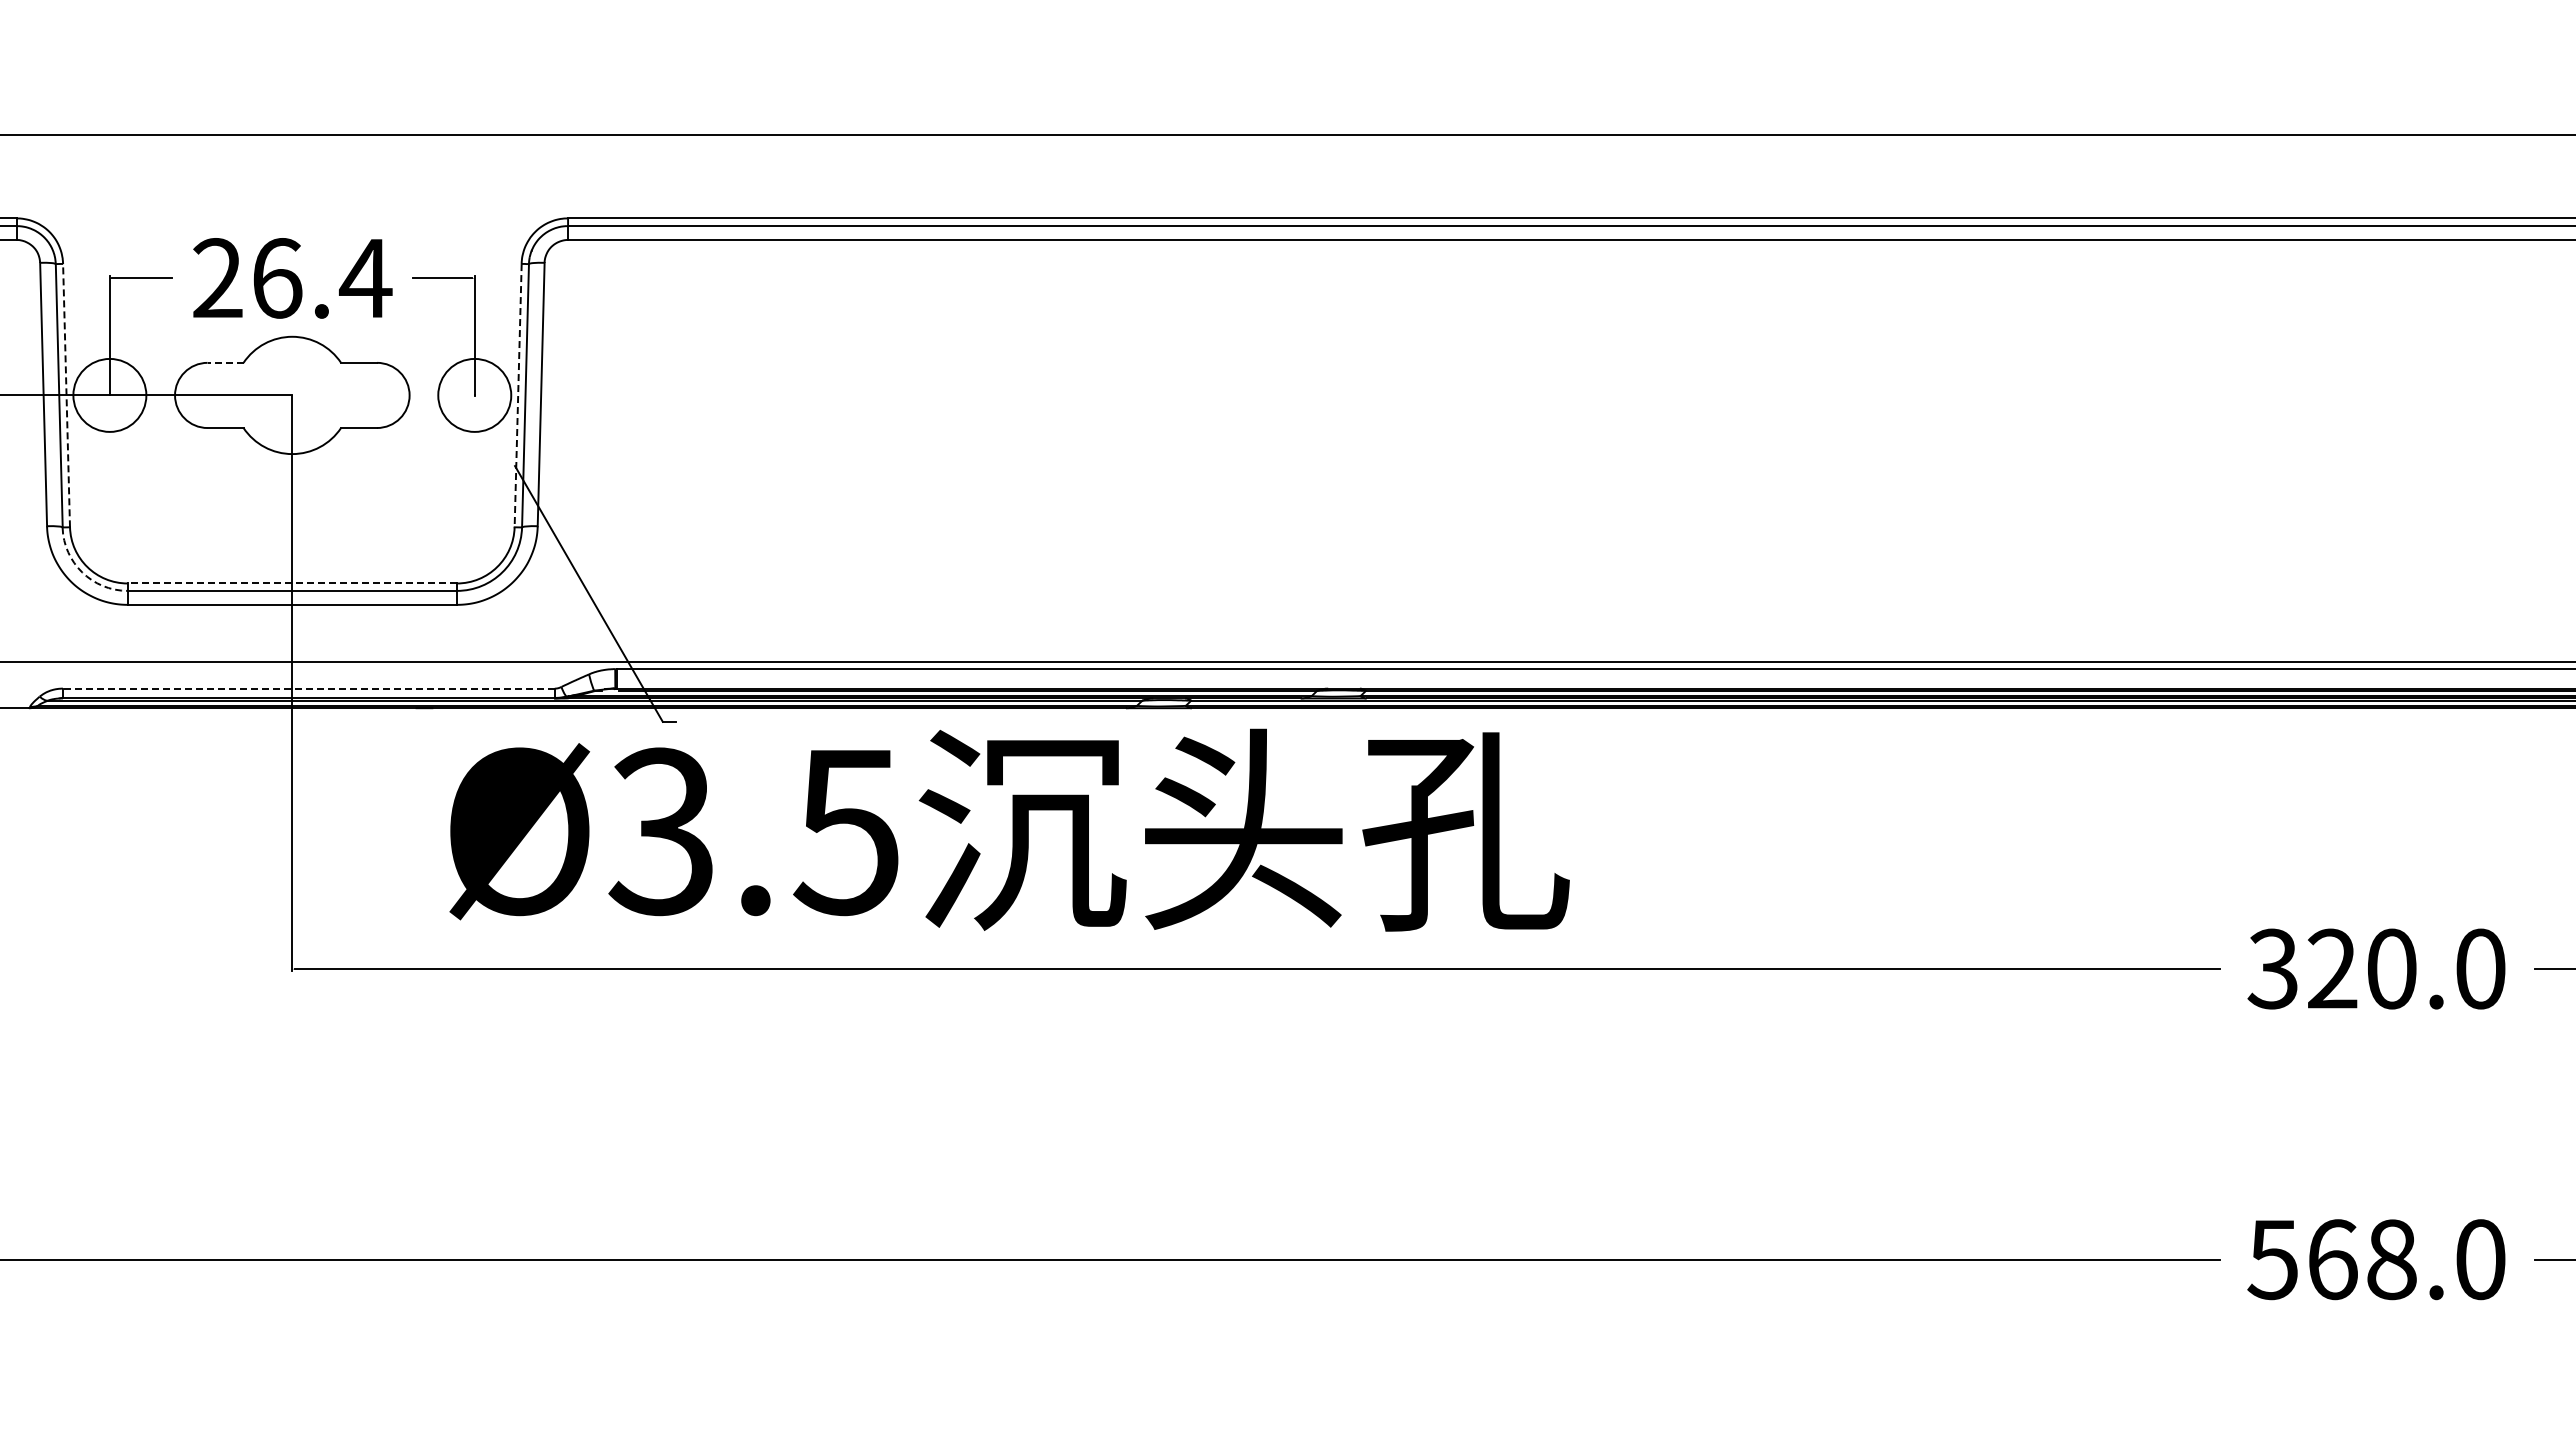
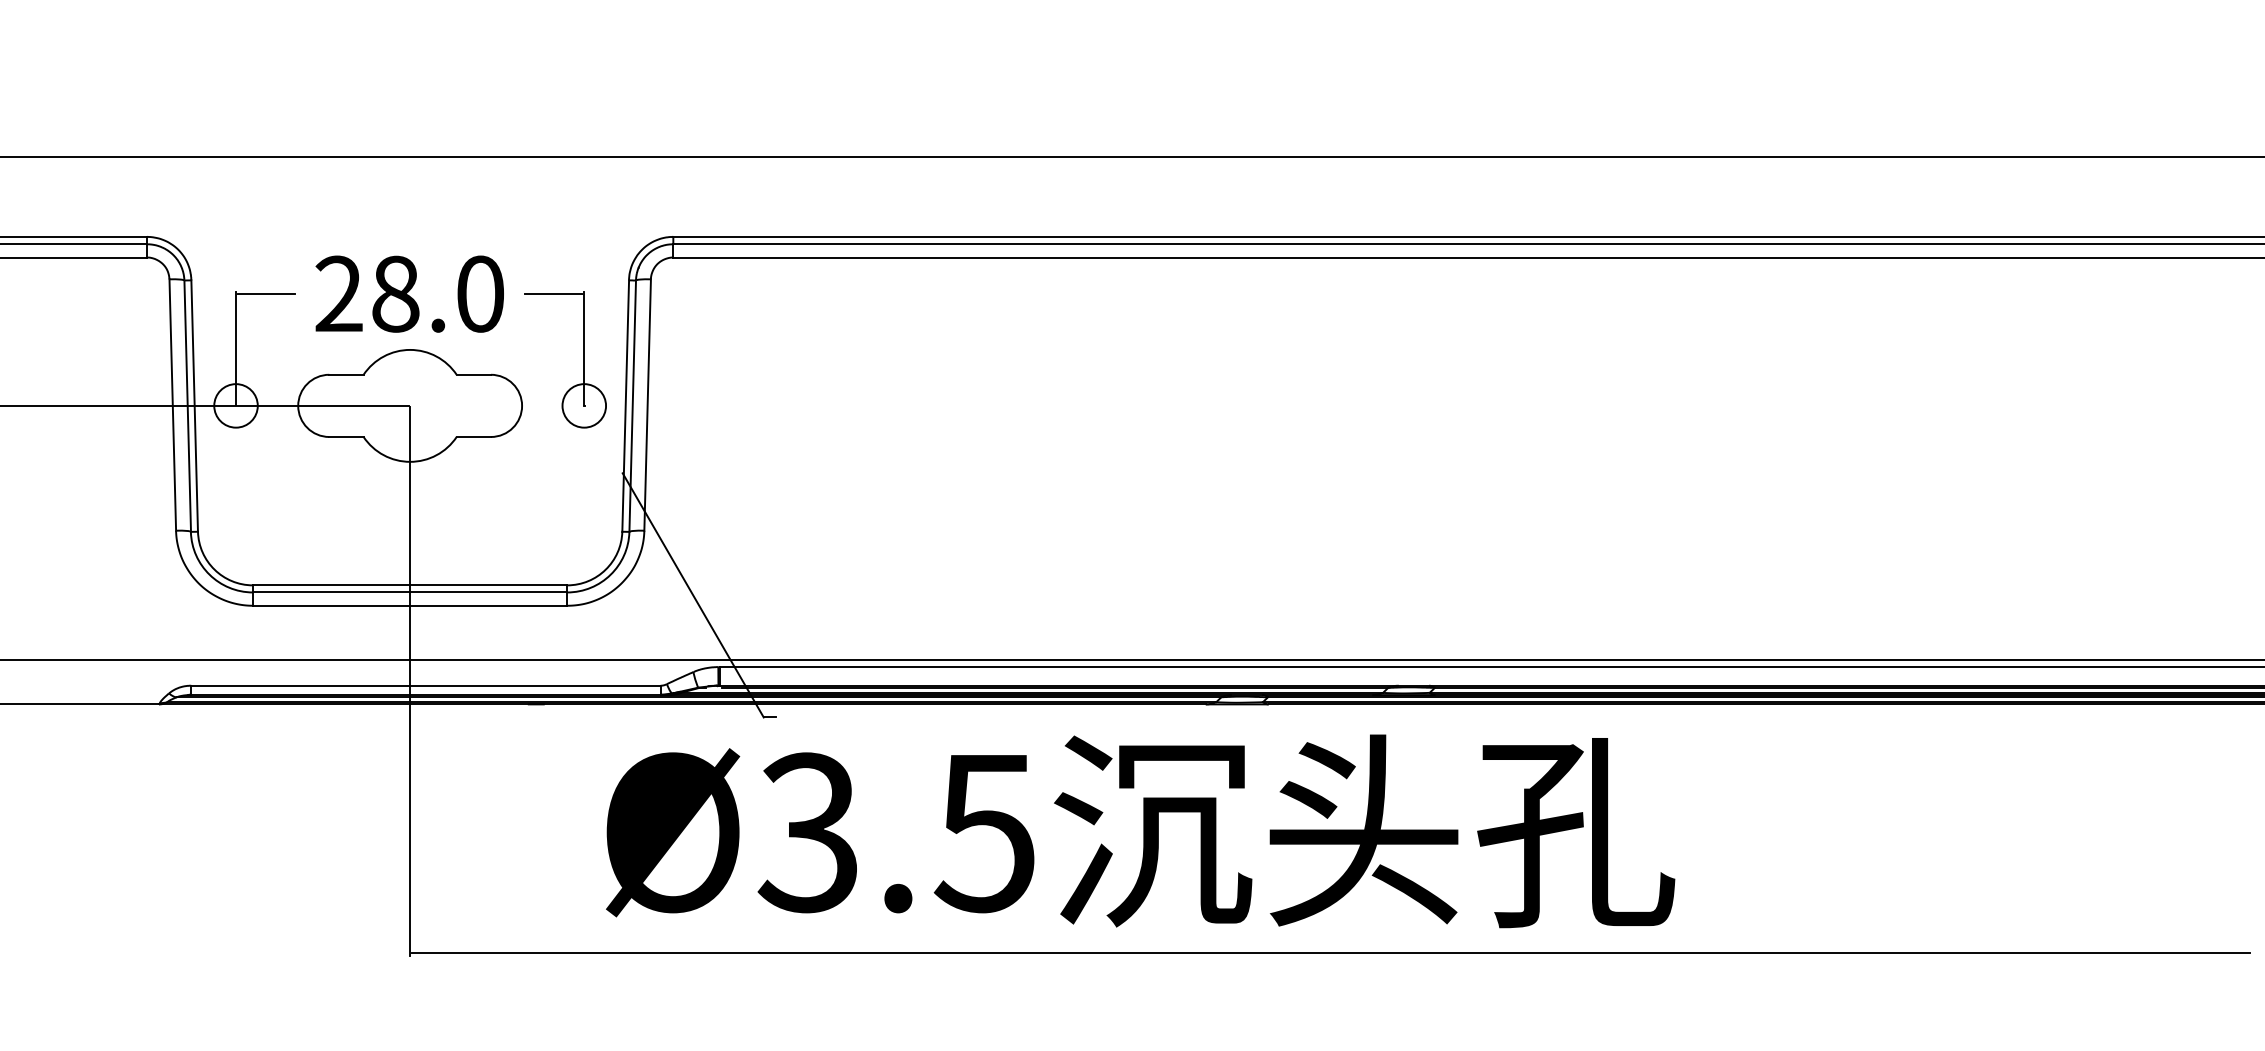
text: (322, 278) -> (438, 294), 26.4 -> 28.0
line: (225, 362) -> (346, 374), dashed -> solid
line: (66, 395) -> (194, 405), dashed -> solid
circle: (109, 395) -> (235, 405), size x0.62
circle: (474, 395) -> (584, 405), size x0.62
line: (518, 395) -> (626, 405), dashed -> solid
arc: (82, 572) -> (209, 574), dashed -> solid
line: (292, 583) -> (410, 585), dashed -> solid
line: (308, 688) -> (425, 685), dashed -> solid
text: (1009, 829) -> (1140, 830), moved

